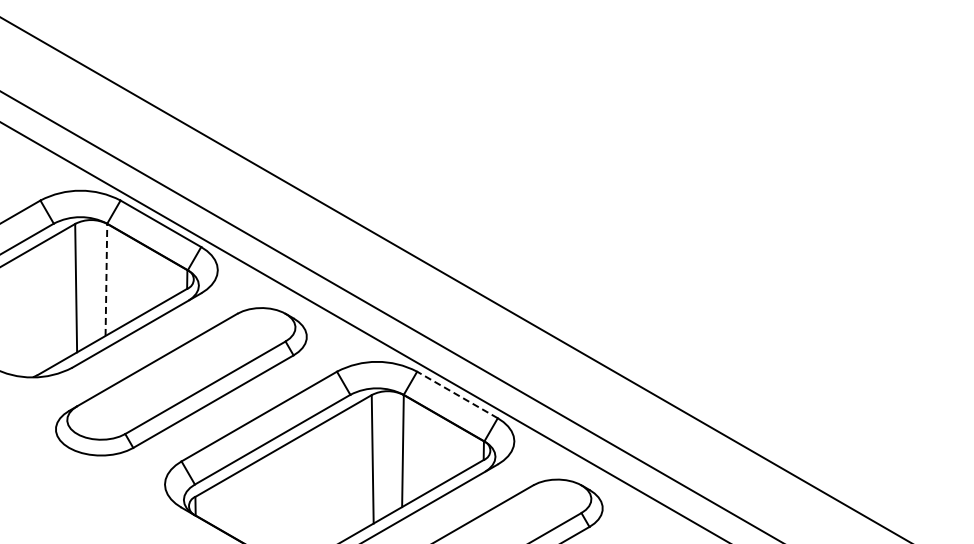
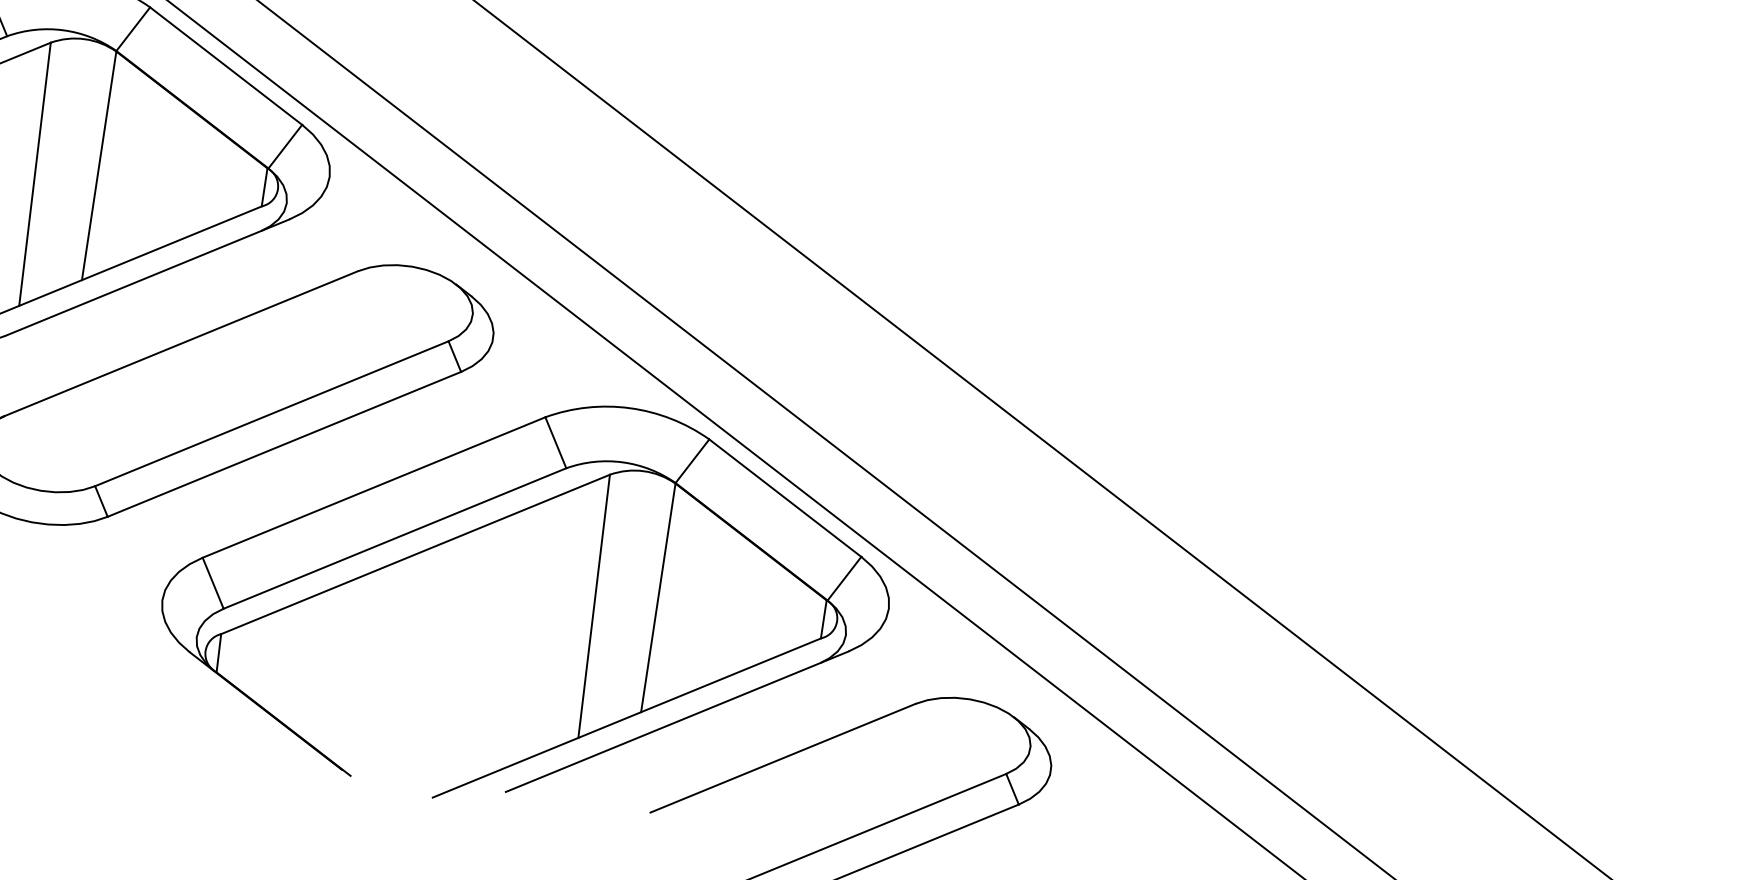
line: (106, 279) -> (99, 164), dashed -> solid
line: (457, 394) -> (785, 497), dashed -> solid

